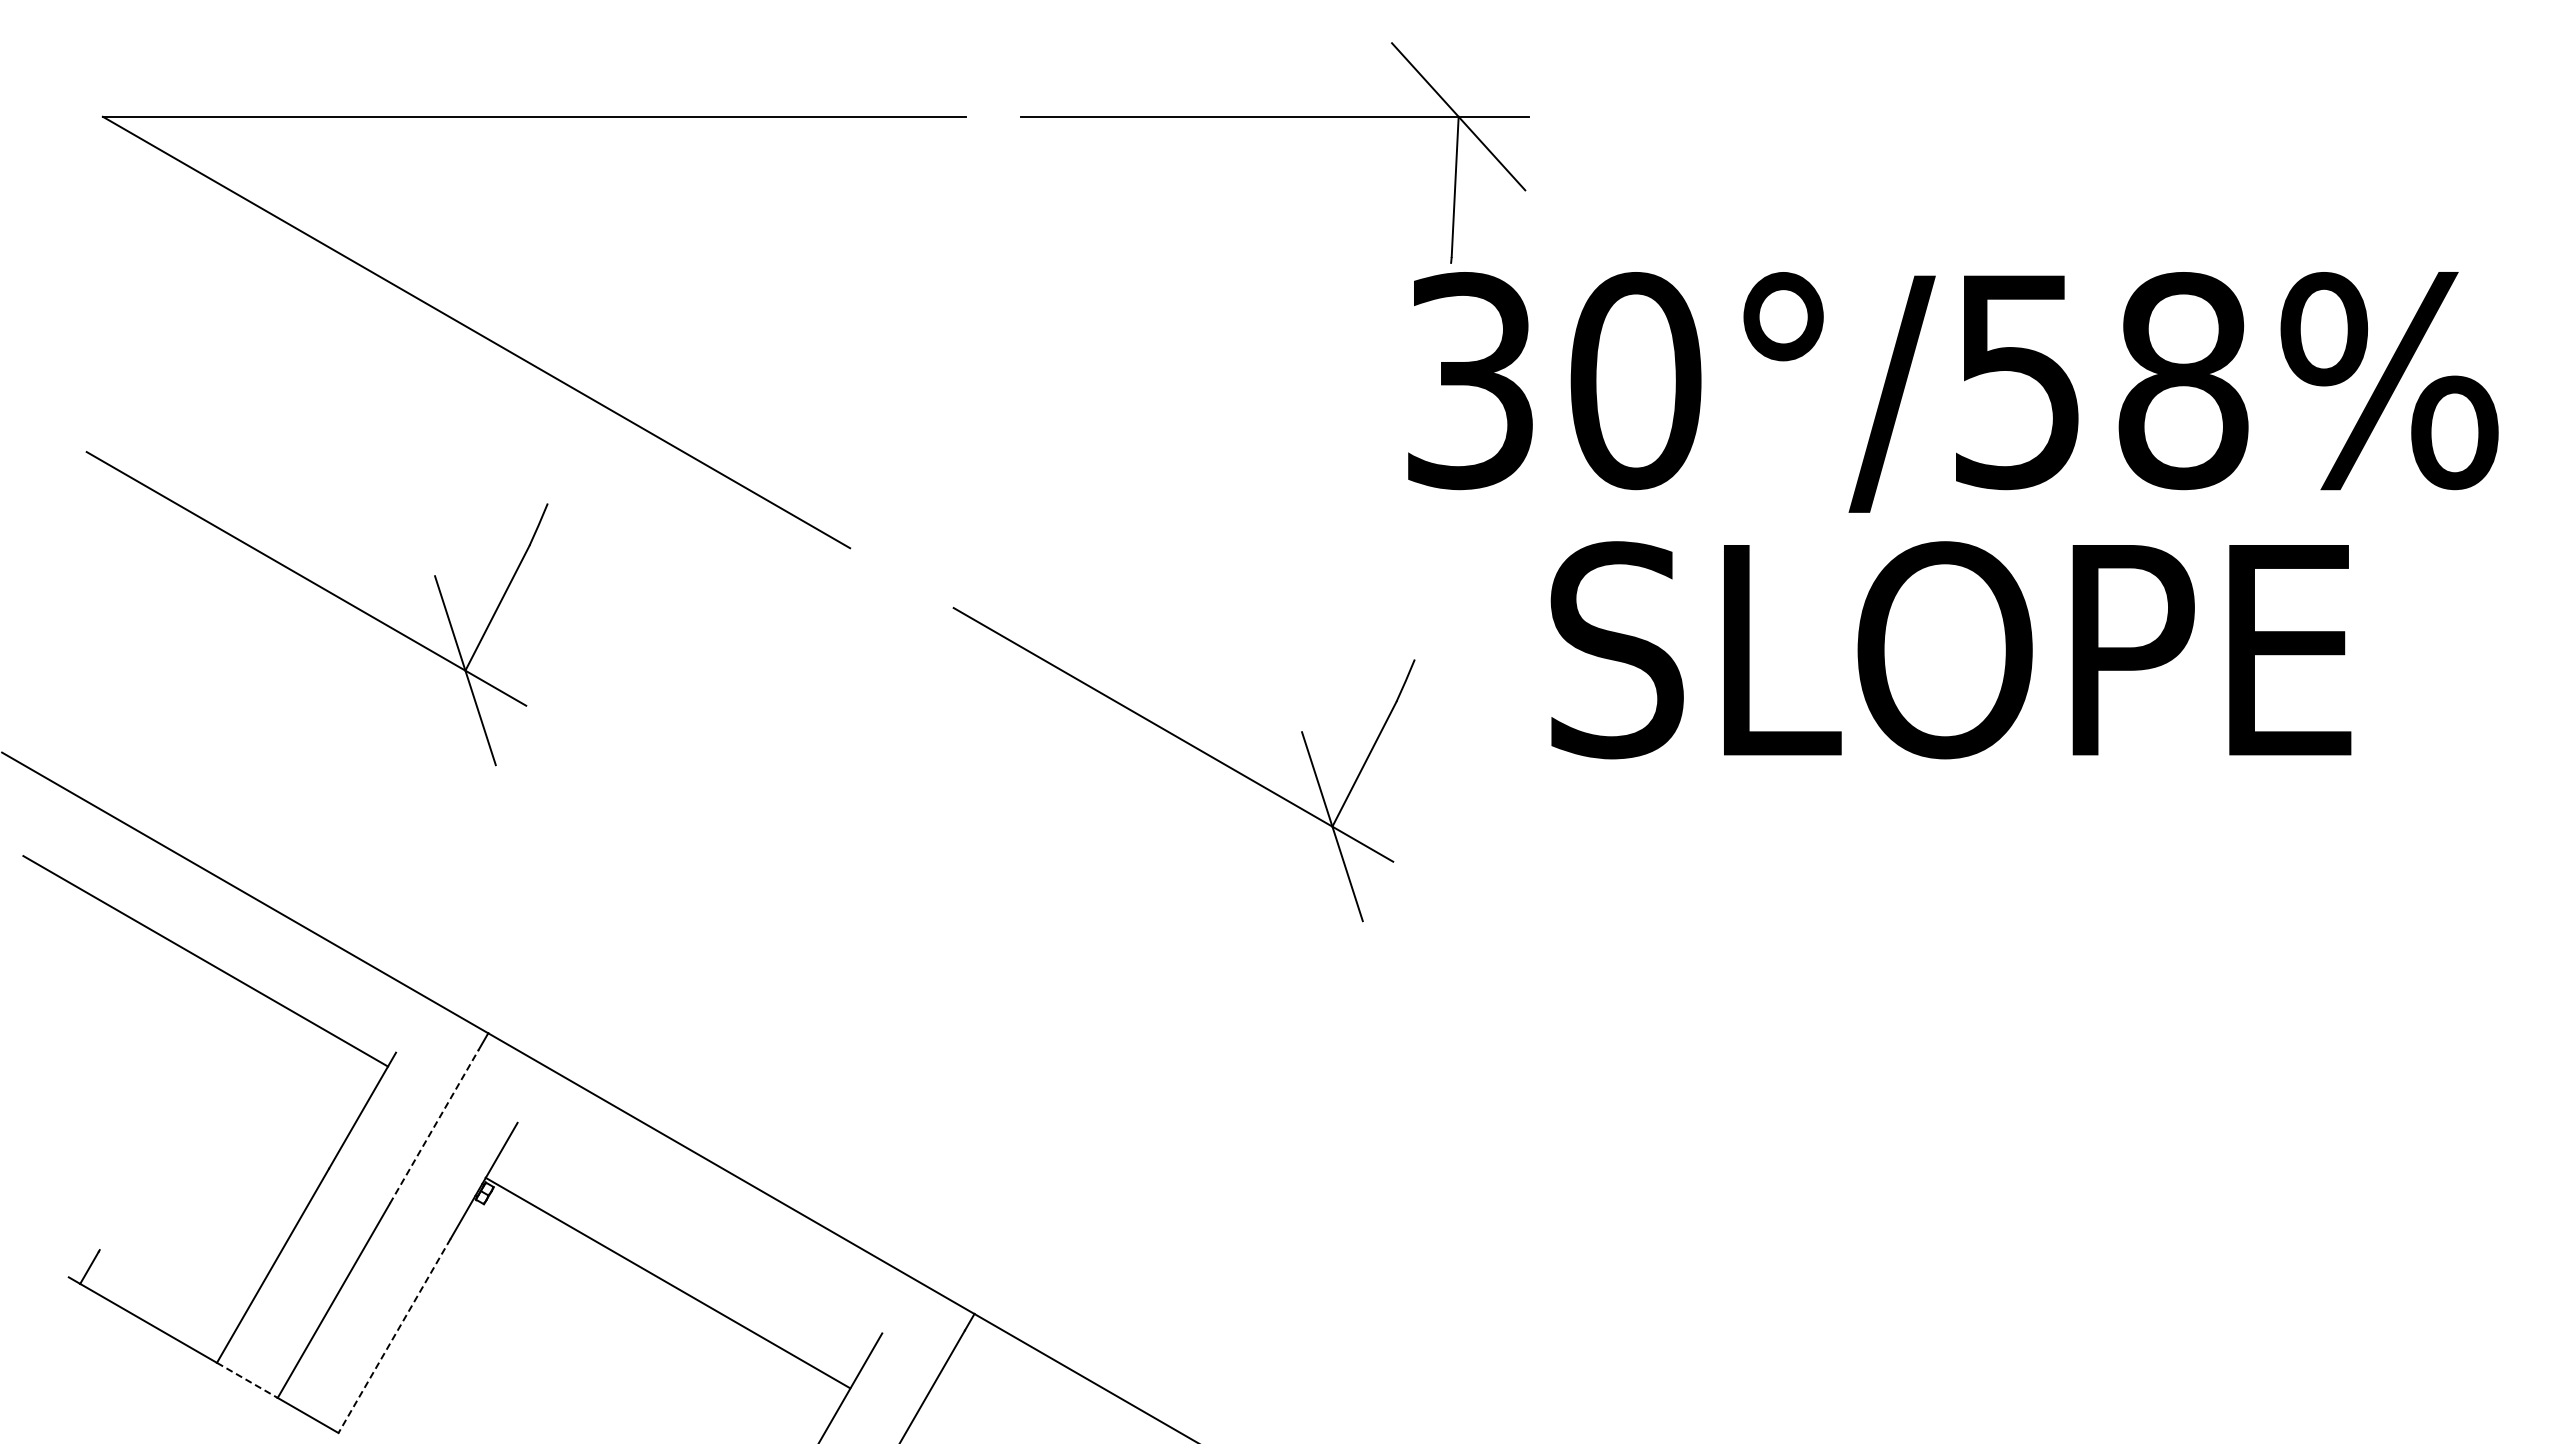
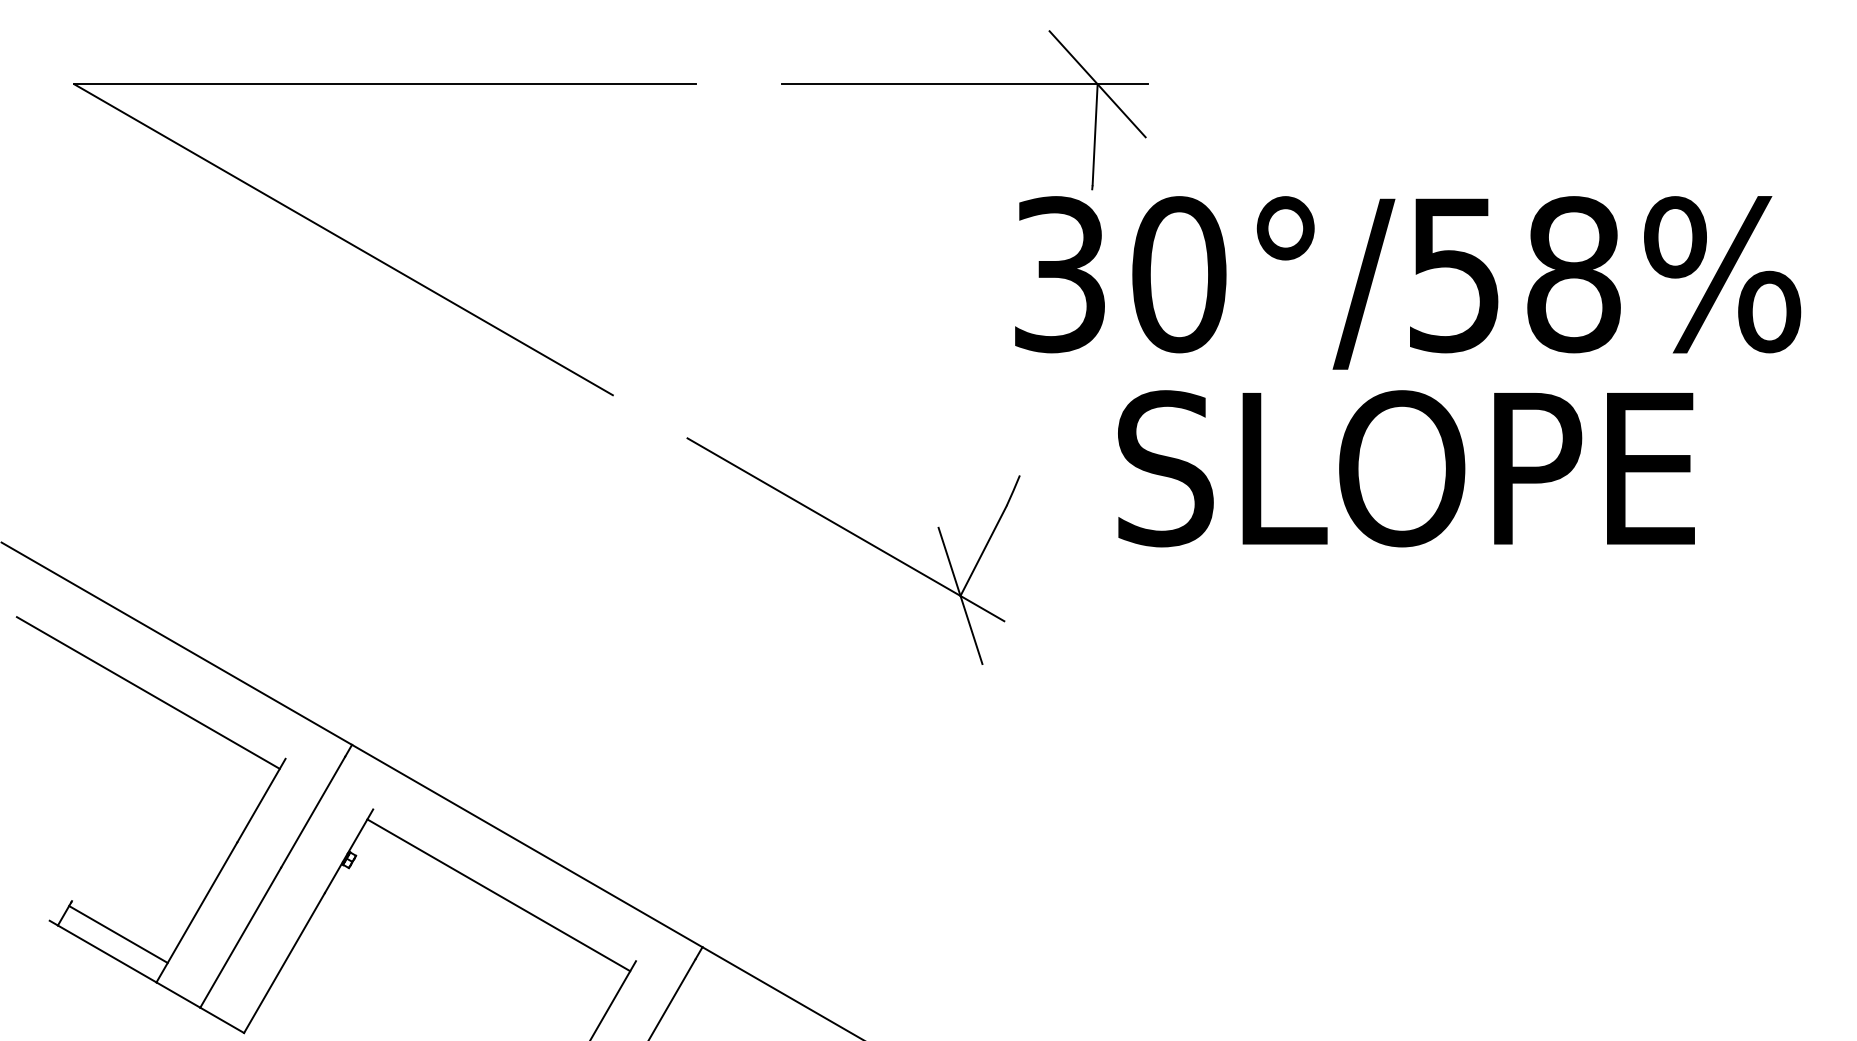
part: (1274, 117) -> (964, 84), moved
part: (327, 592) -> (236, 427), removed
line: (434, 1126) -> (313, 812), dashed -> solid
line: (667, 1282) -> (498, 894), moved
line: (163, 1295) -> (117, 933), added
line: (394, 1336) -> (284, 963), dashed -> solid
line: (247, 1380) -> (178, 995), dashed -> solid

